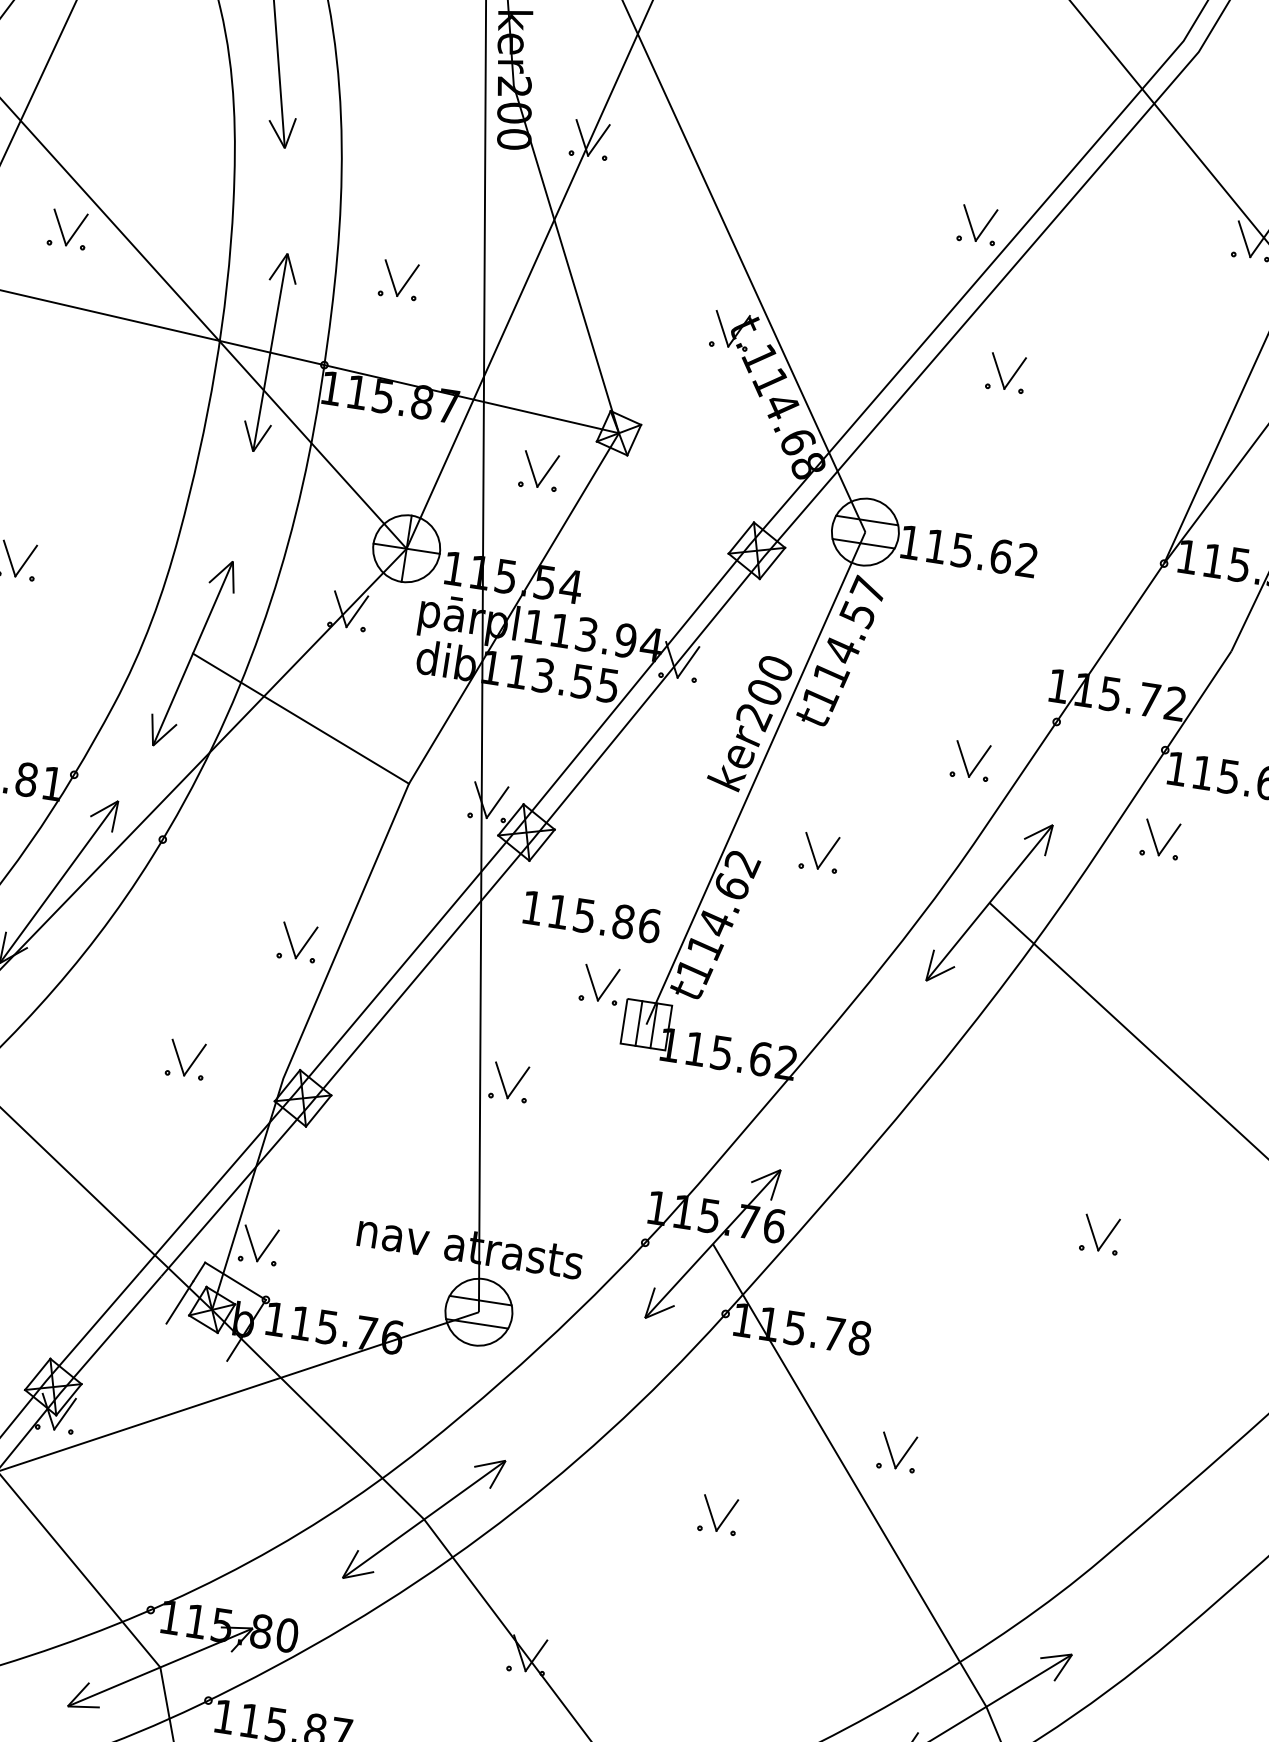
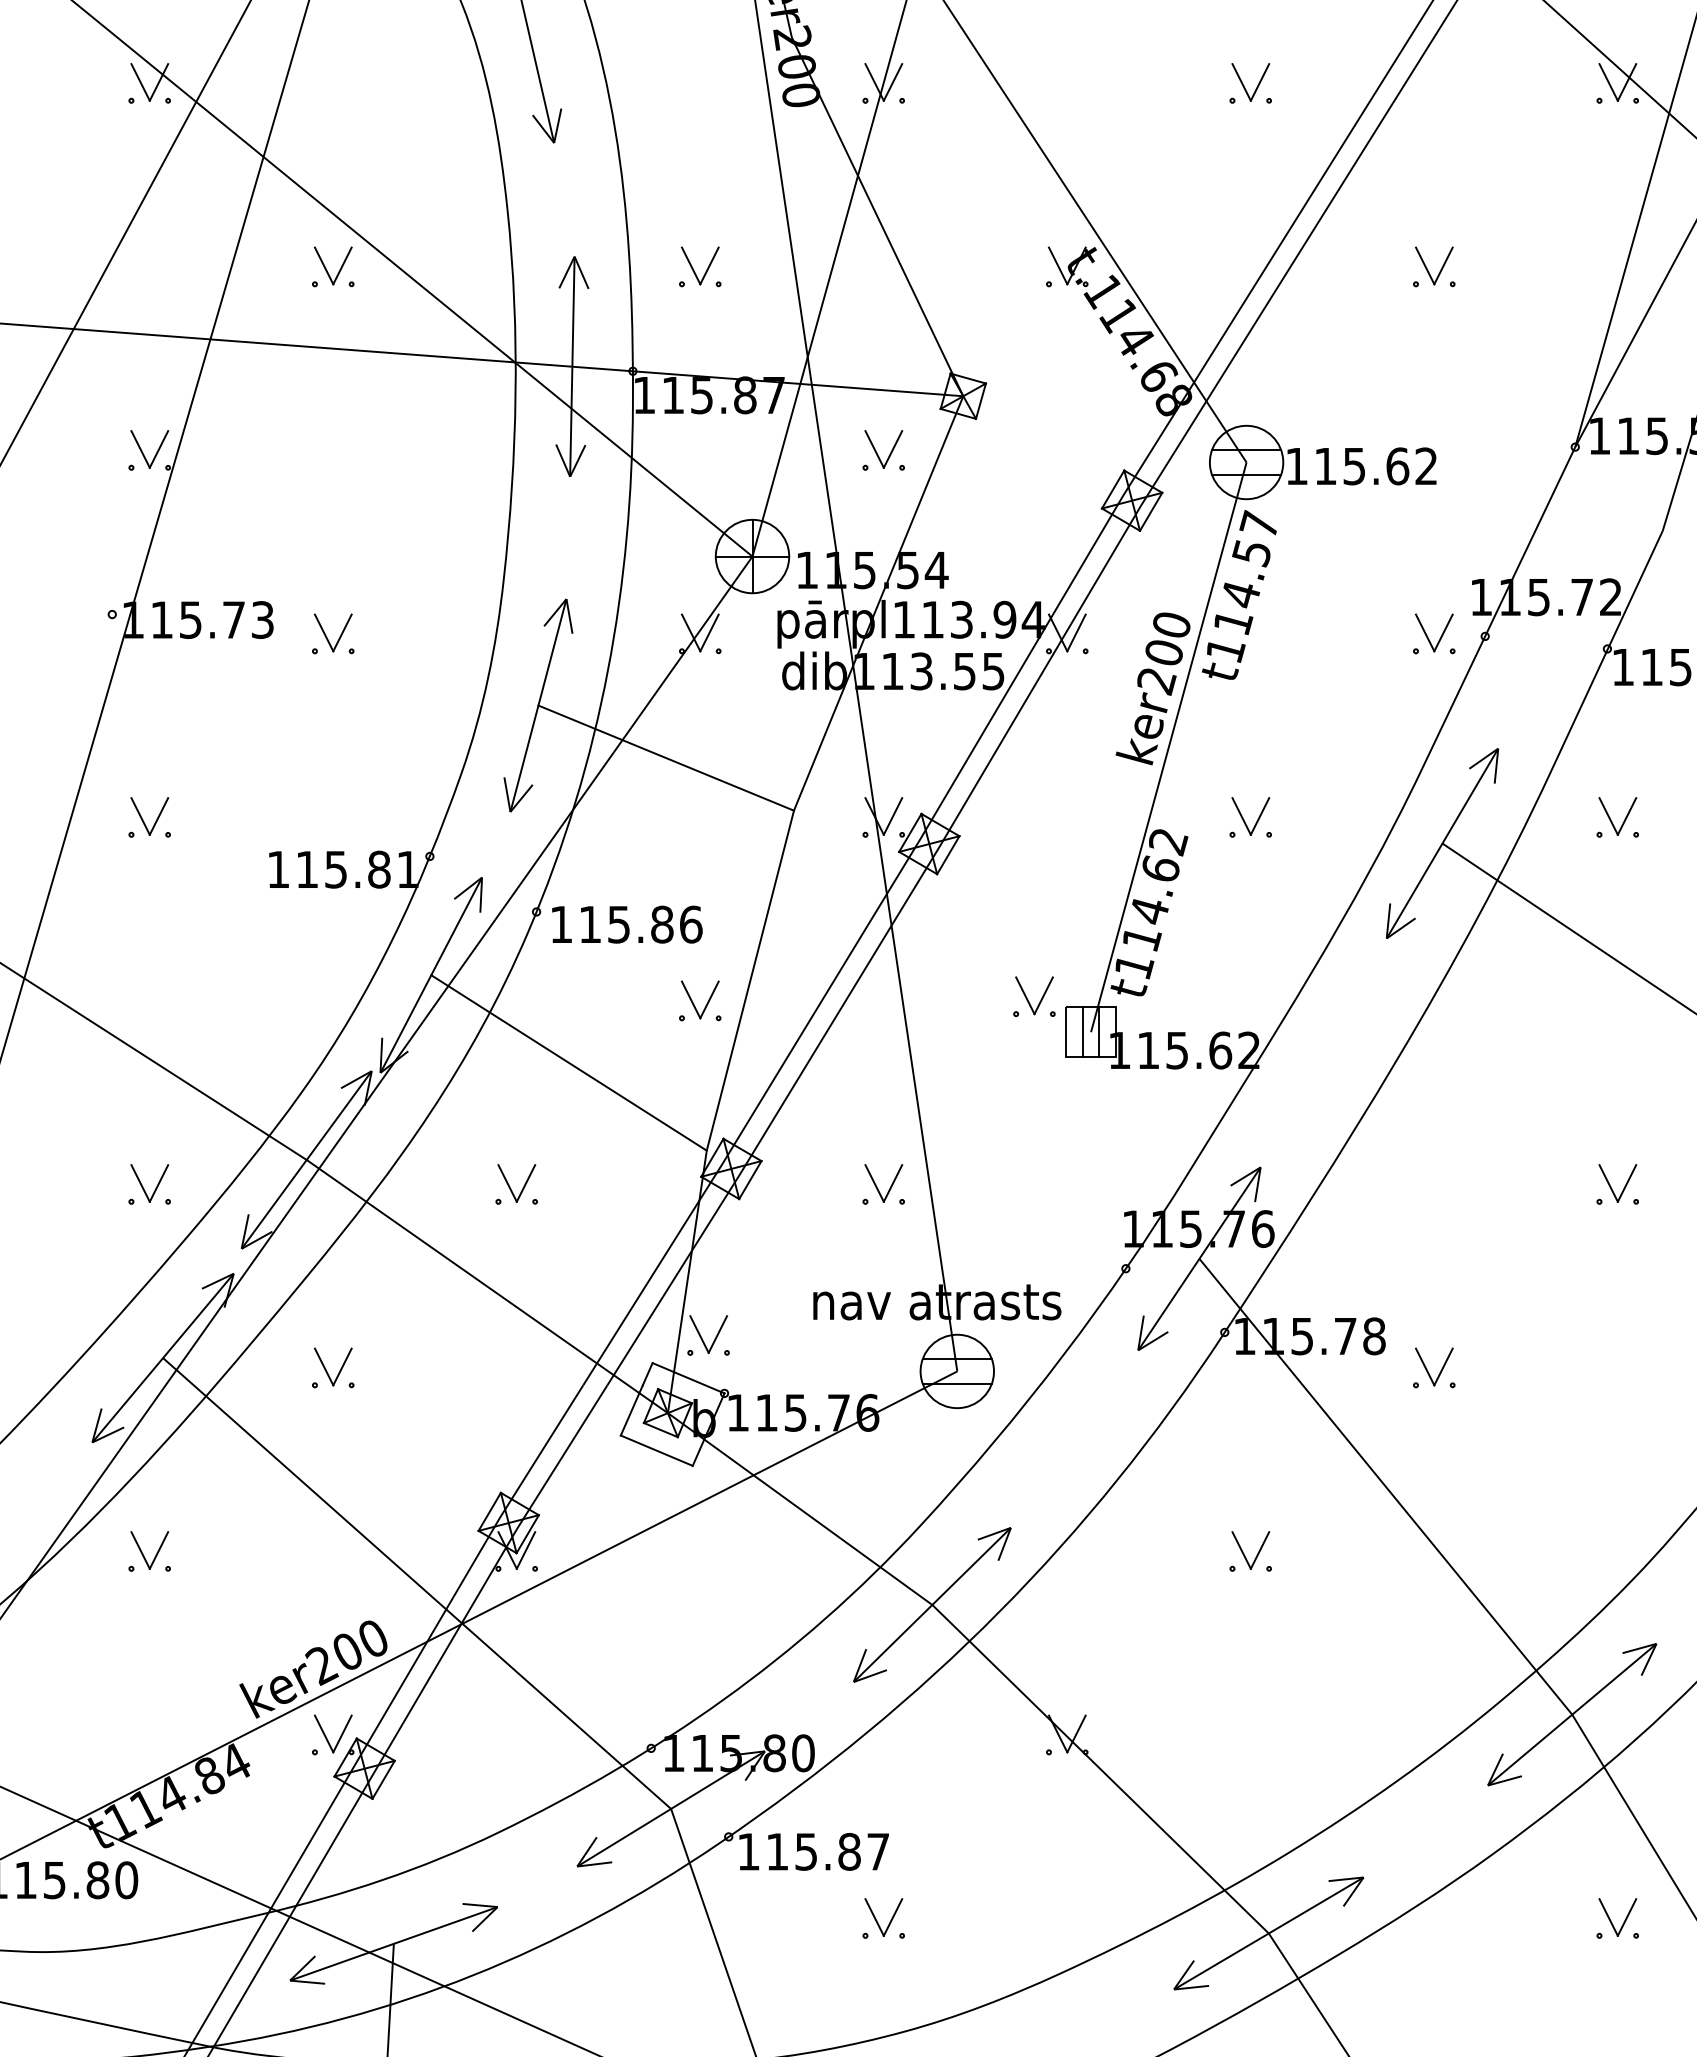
part: (972, 226) -> (1244, 85), moved
part: (1011, 376) -> (1440, 269), moved
part: (976, 764) -> (1440, 636), moved
part: (1155, 840) -> (1611, 819), moved
text: (592, 916) -> (627, 924), moved
line: (170, 979) -> (568, 1062), added
part: (180, 1060) -> (510, 1186), moved
part: (503, 1083) -> (877, 1186), moved
line: (196, 1342) -> (656, 1450), added
part: (903, 1455) -> (1440, 1370), moved

